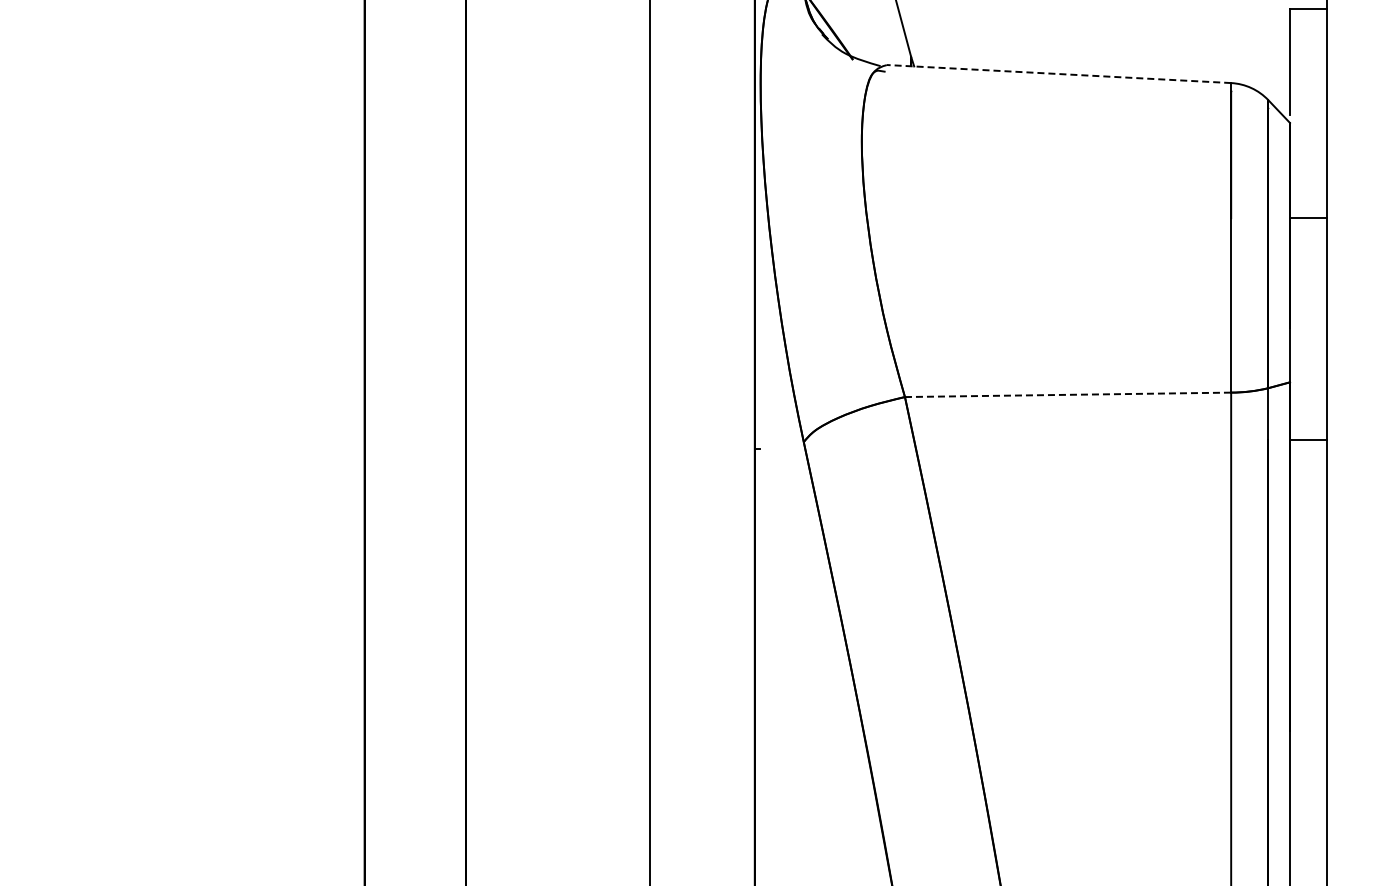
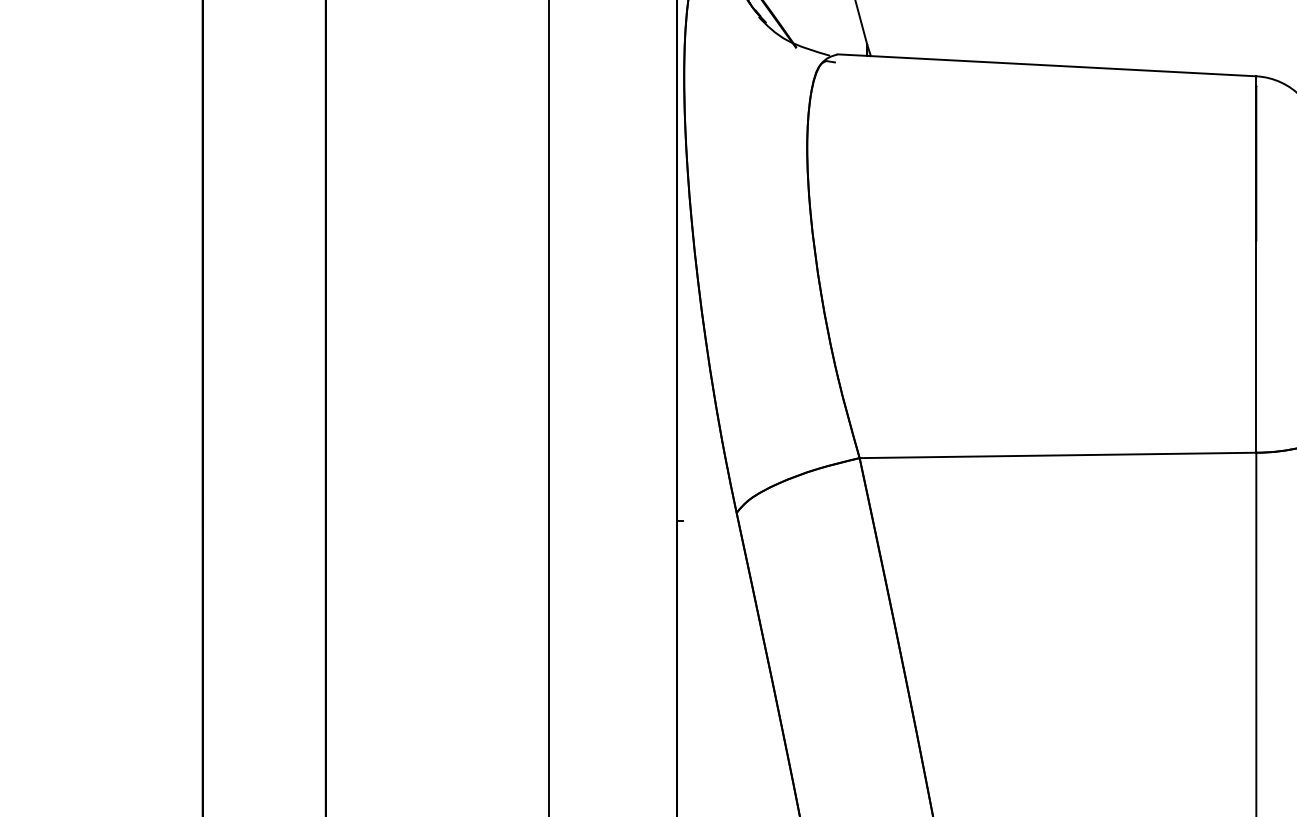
line: (1058, 74) -> (1046, 65), dashed -> solid
line: (1068, 394) -> (1058, 455), dashed -> solid

